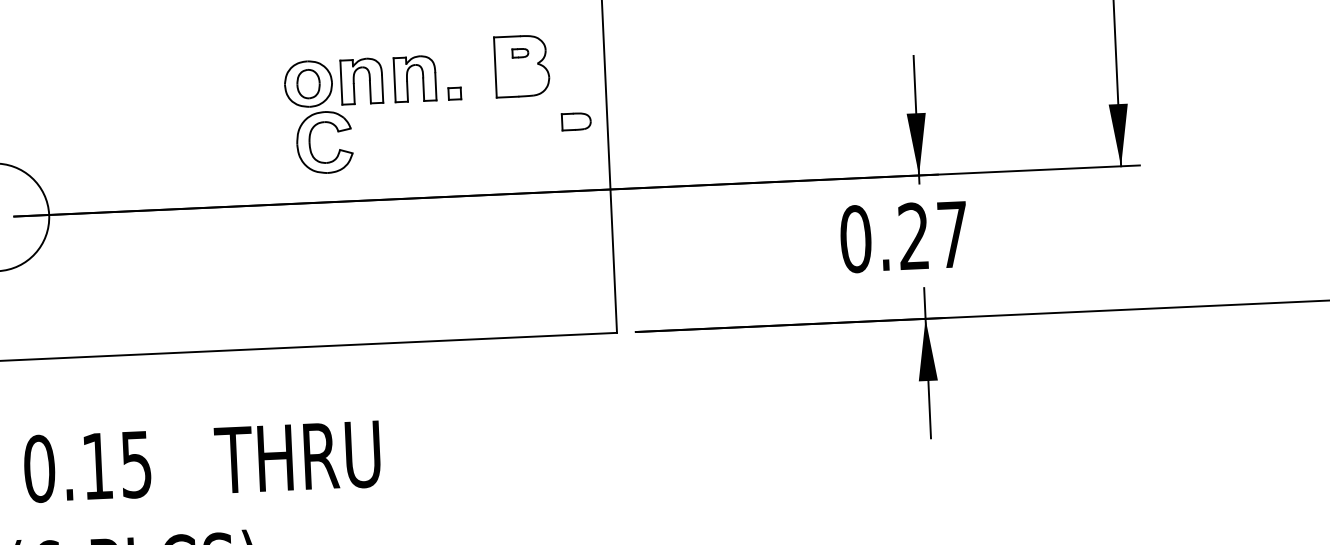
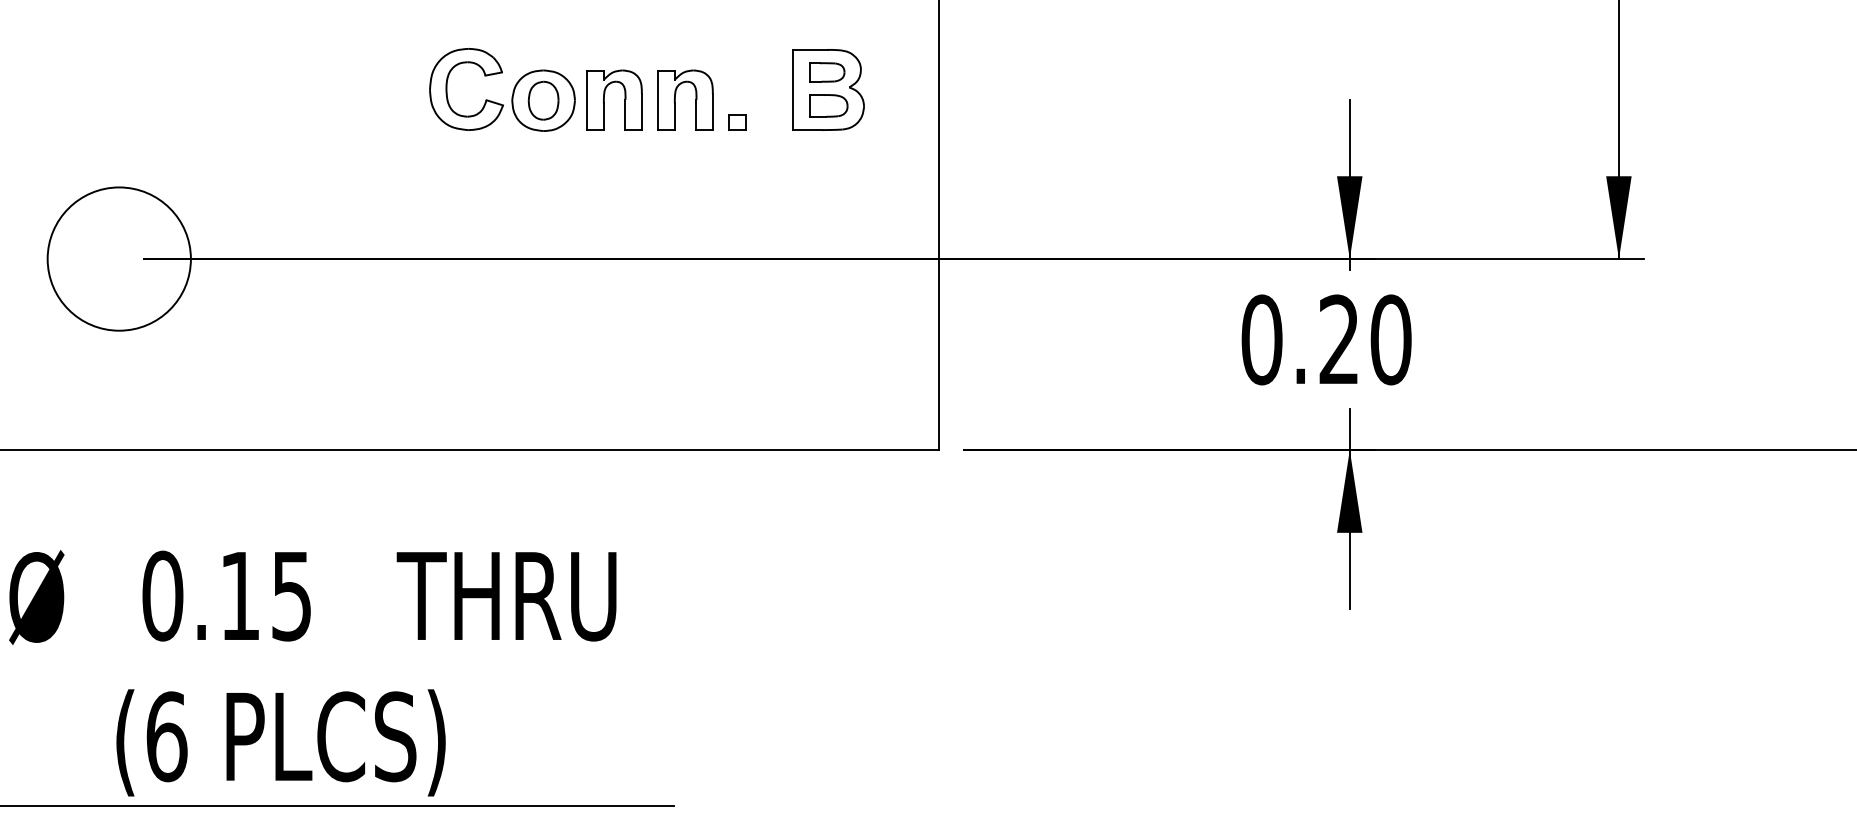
part: (520, 53) -> (827, 72), size x1.67
part: (576, 121) -> (828, 105), moved
part: (310, 143) -> (447, 89), moved
text: (952, 234) -> (1390, 339), 0.27 -> 0.20

